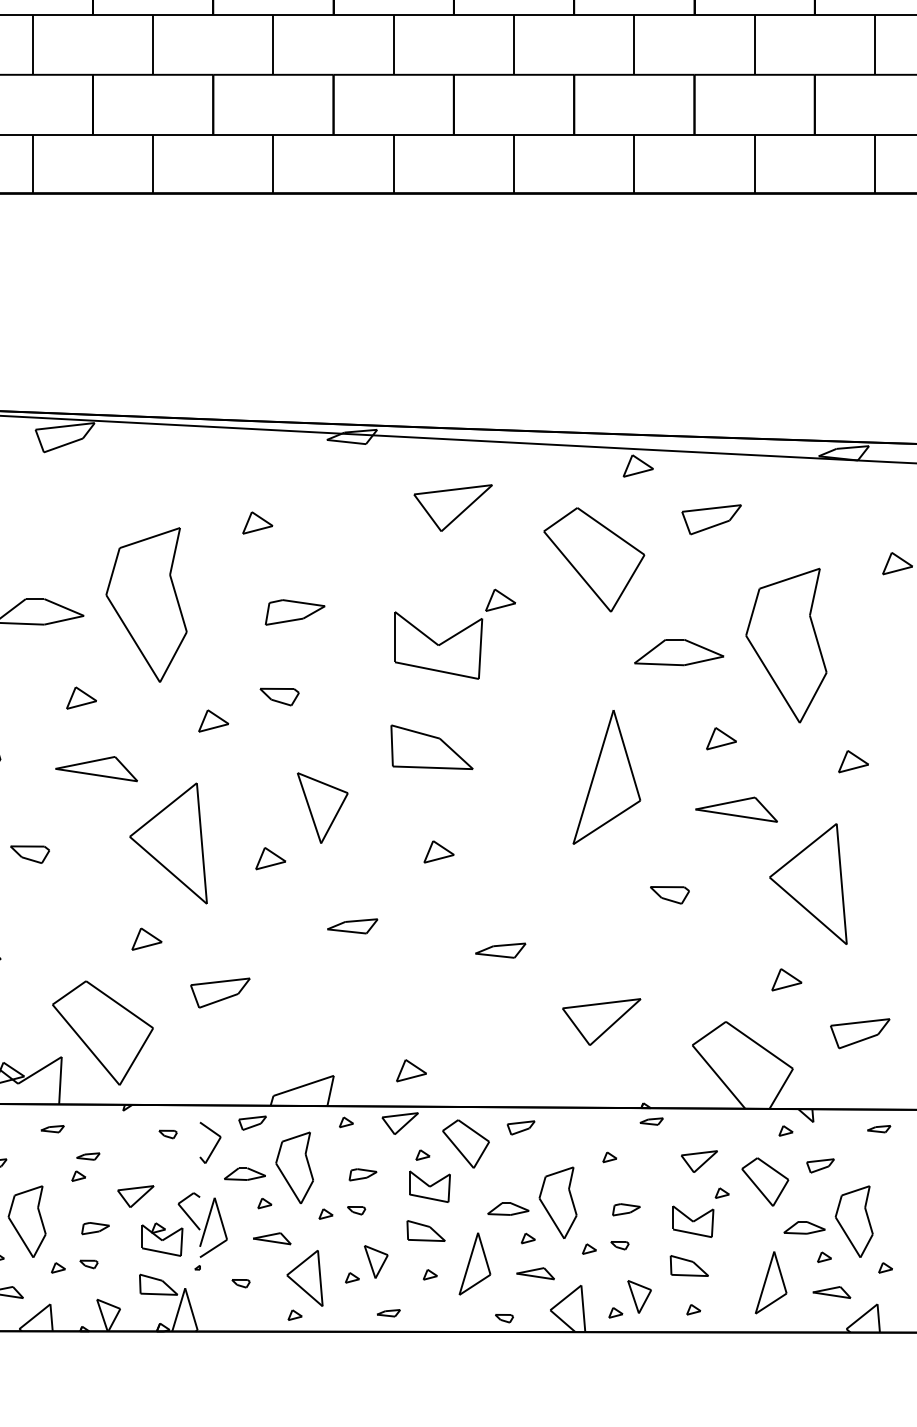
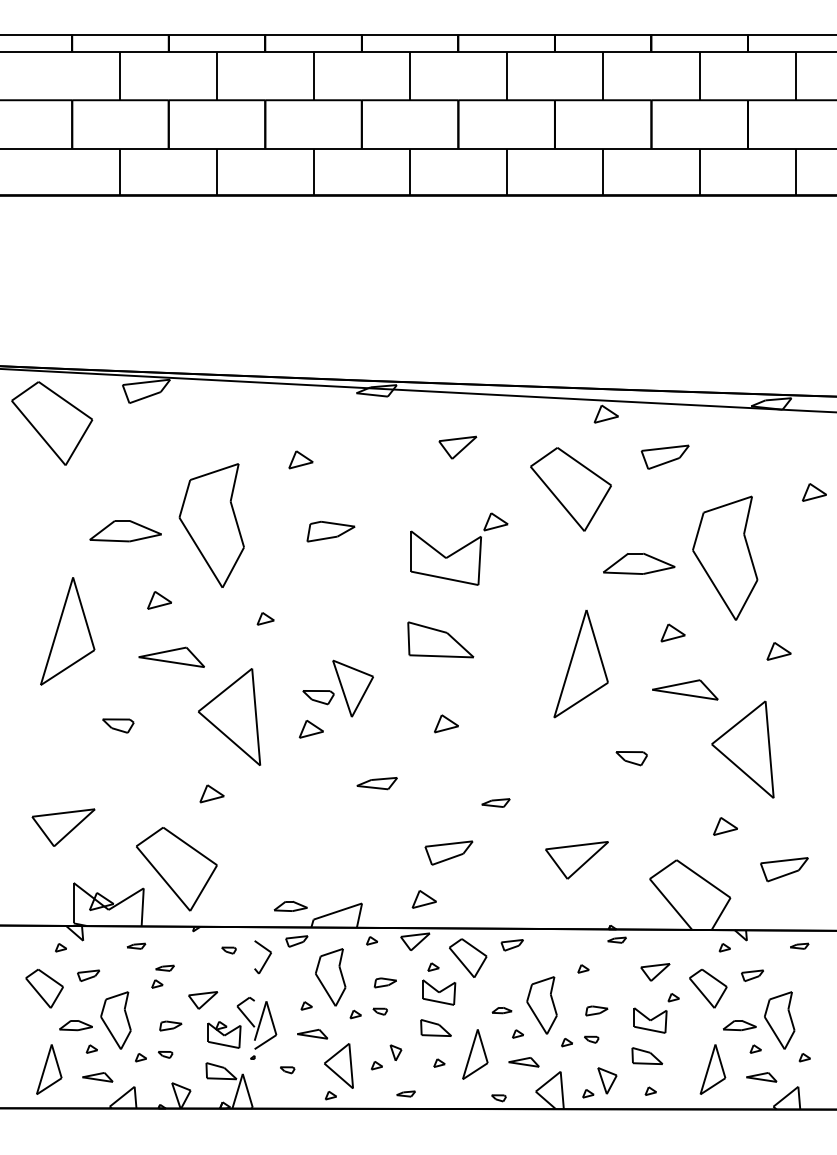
part: (452, 507) -> (457, 447), size x0.6
part: (279, 696) -> (318, 697), moved
part: (213, 720) -> (265, 618), size x0.7
part: (500, 949) -> (495, 802), size x0.7
part: (219, 992) -> (448, 852), moved
part: (244, 1174) -> (290, 906), moved
part: (507, 1209) -> (501, 1010), size x0.6
part: (375, 1261) -> (395, 1052), size x0.6

